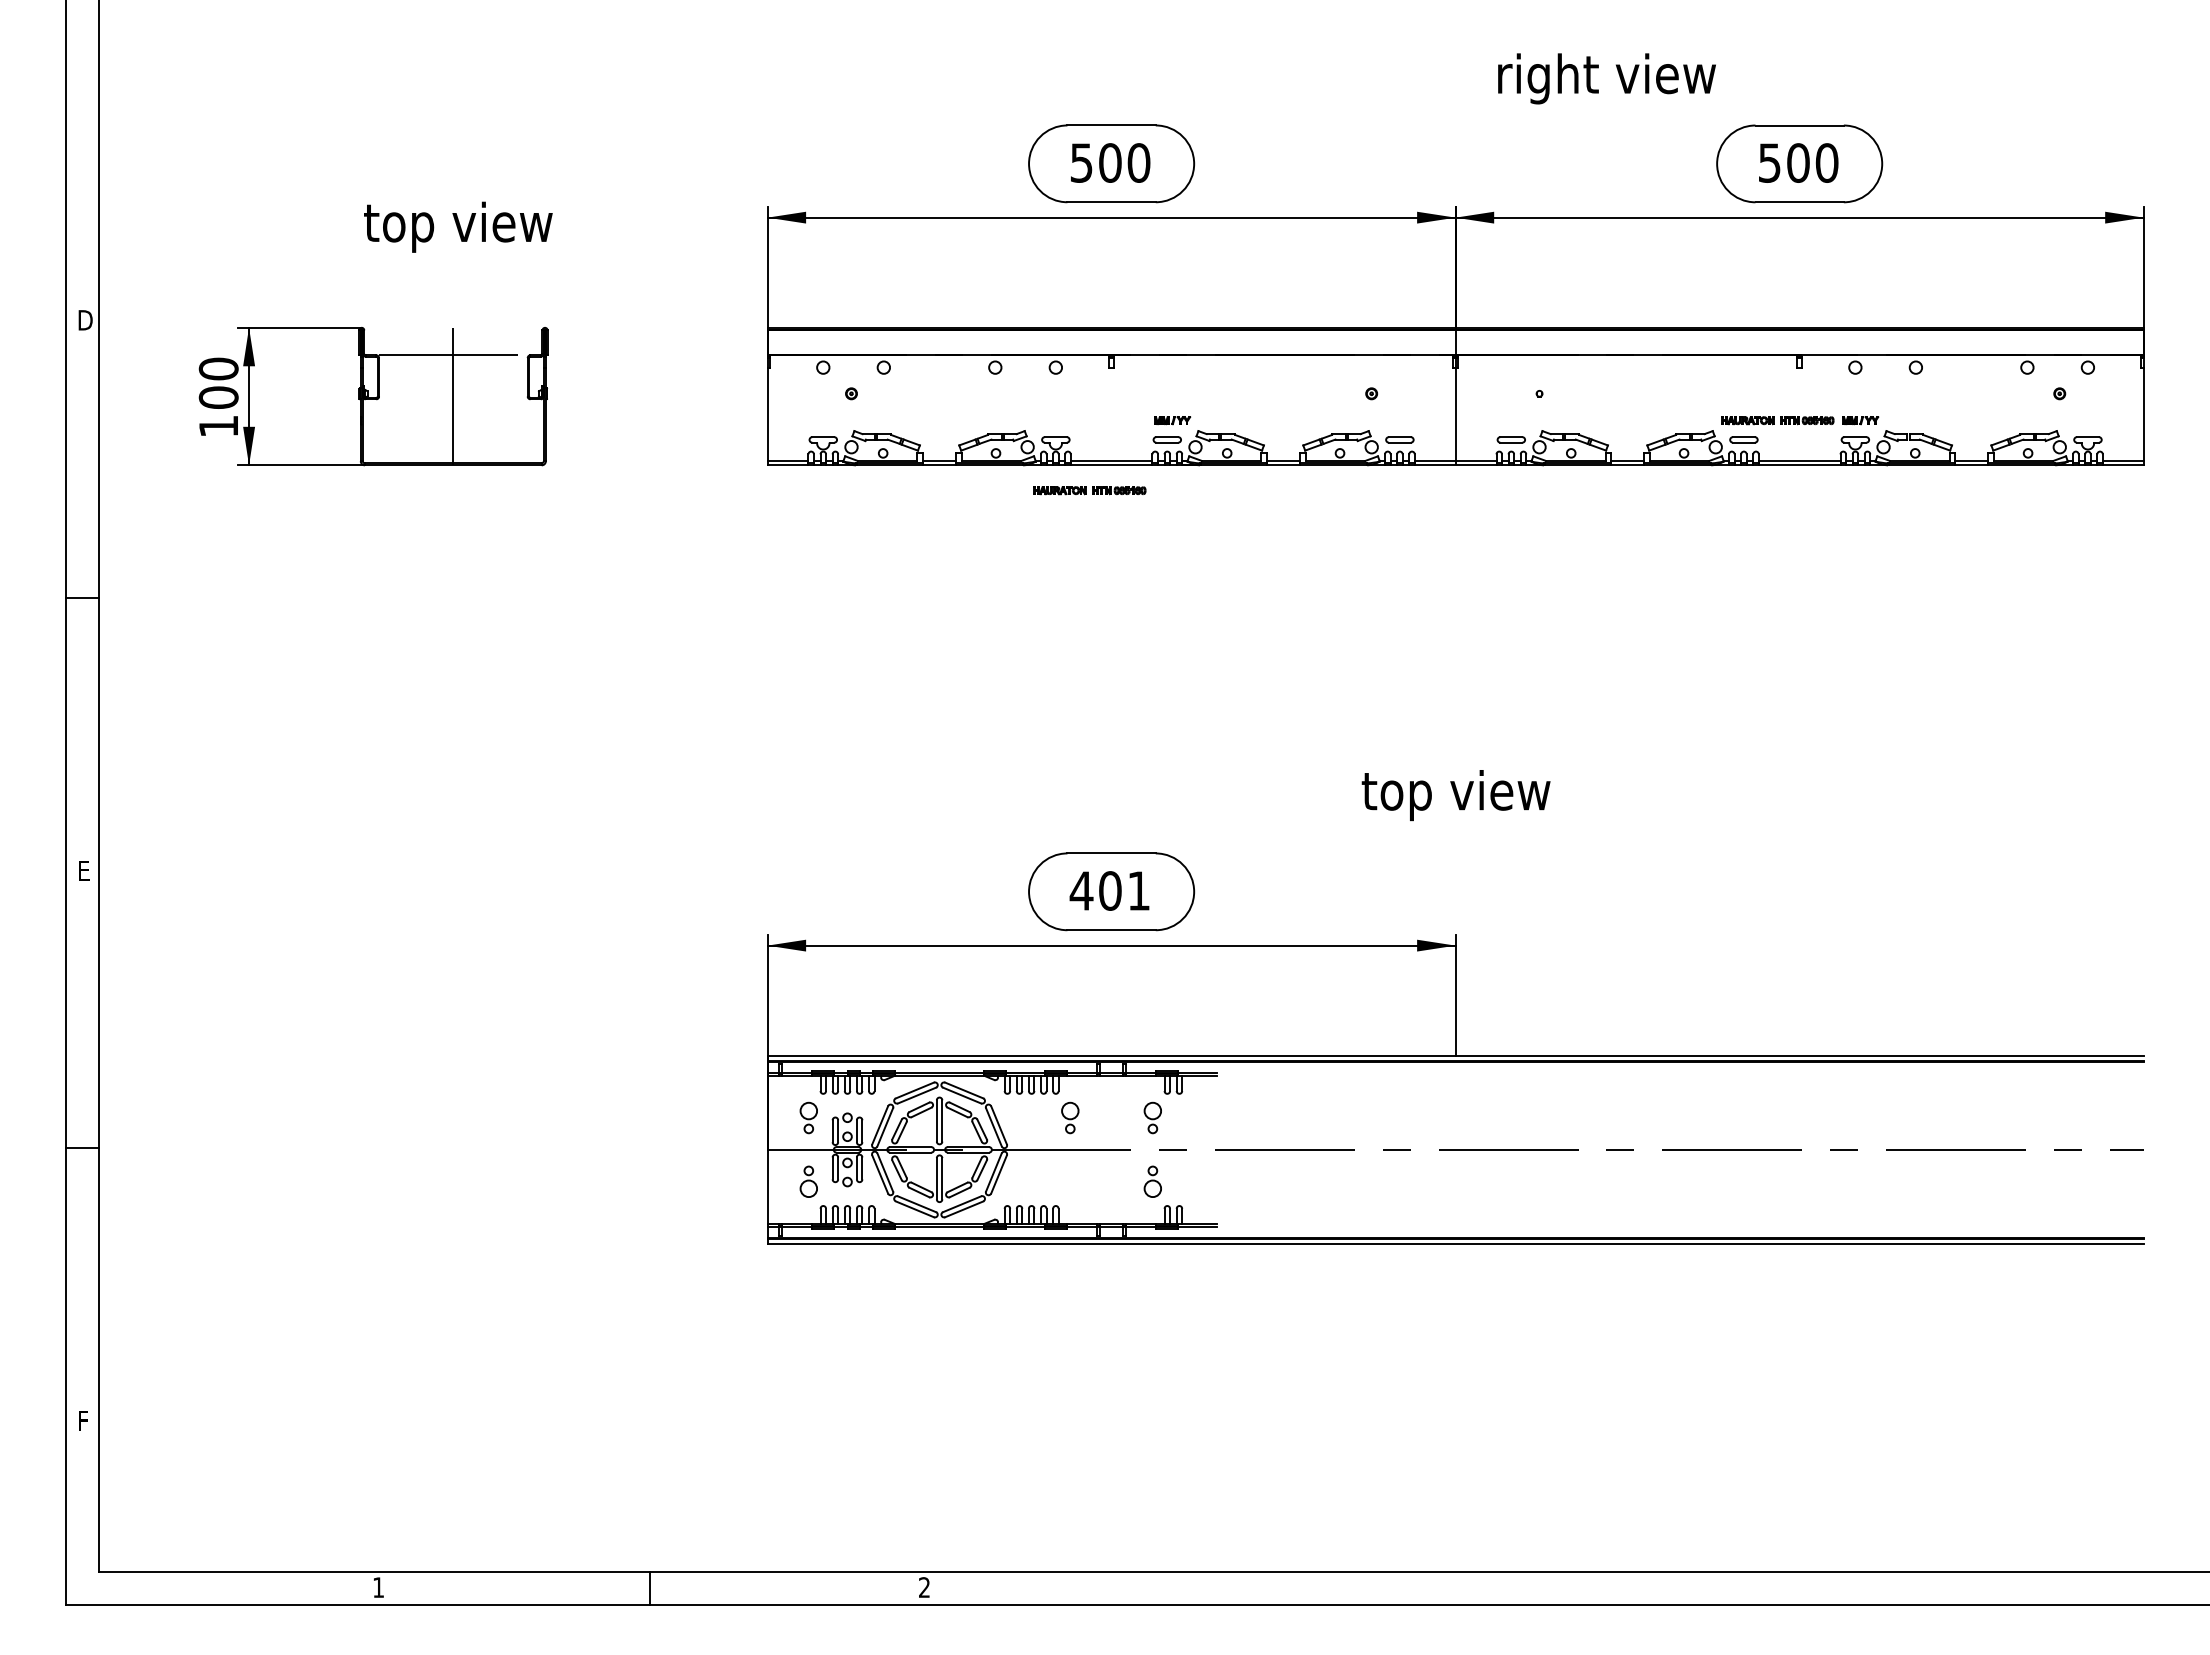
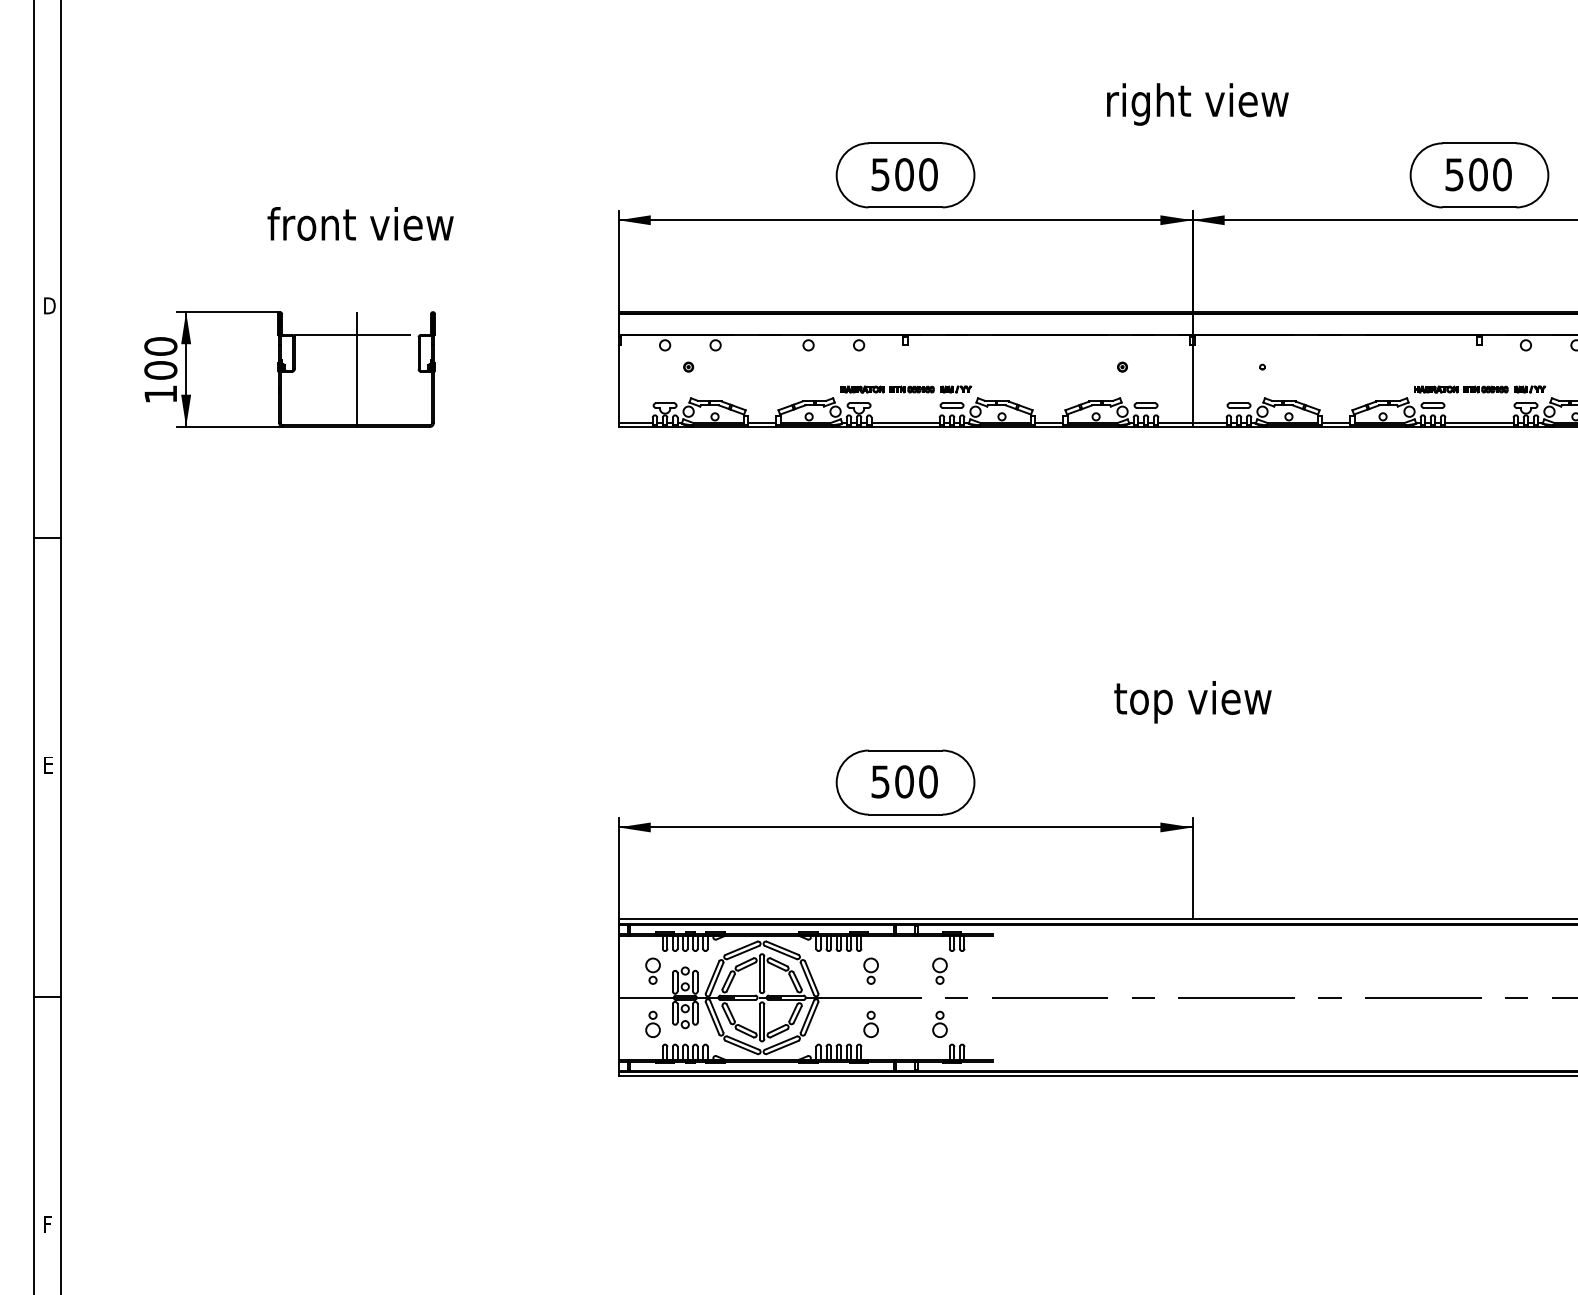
text: (1606, 78) -> (1197, 104), moved
text: (457, 226) -> (359, 227), top view -> front view
part: (1089, 490) -> (887, 389), moved
text: (1109, 890) -> (903, 781), 401 -> 500
part: (1070, 1181) -> (871, 1024), added

